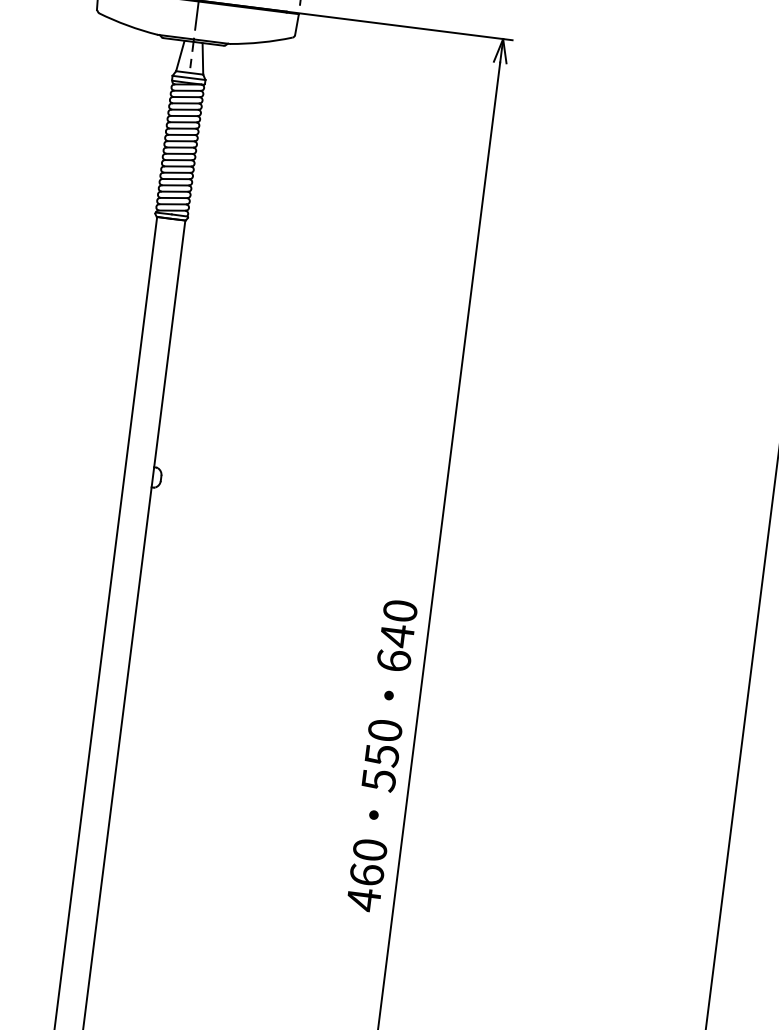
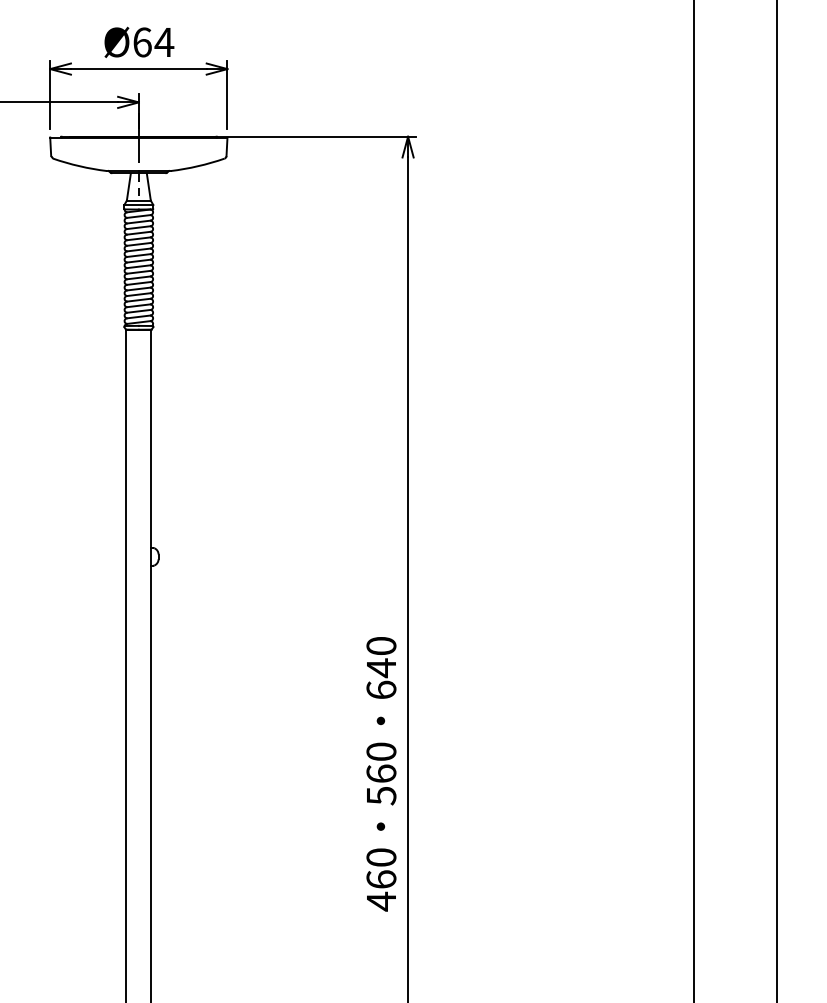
text: (382, 755) -> (381, 773), 550 -> 560

